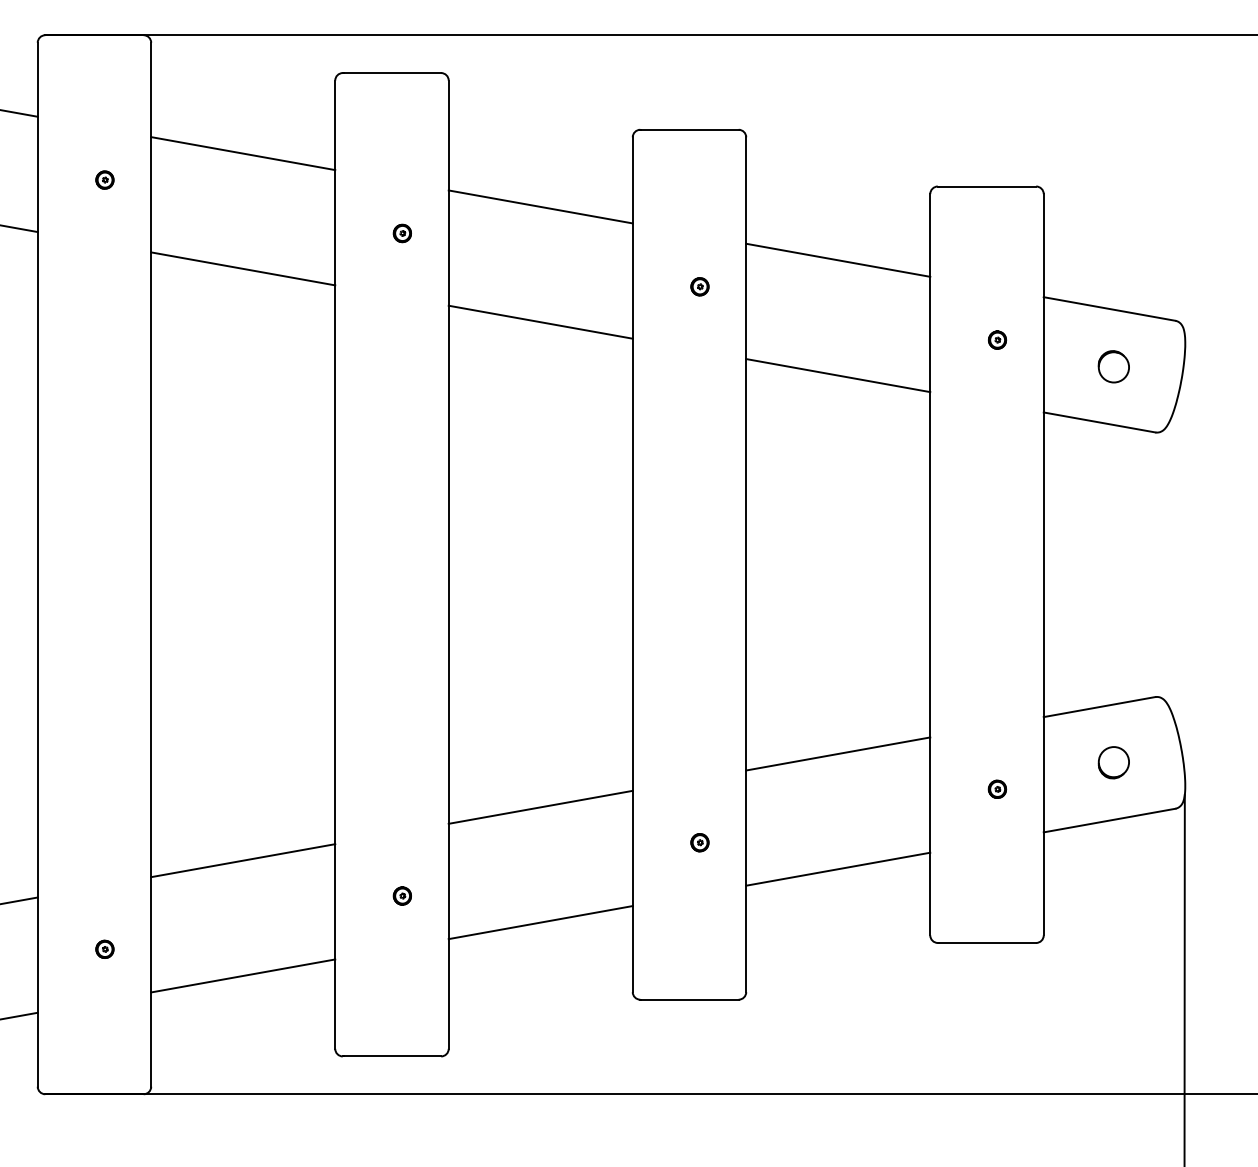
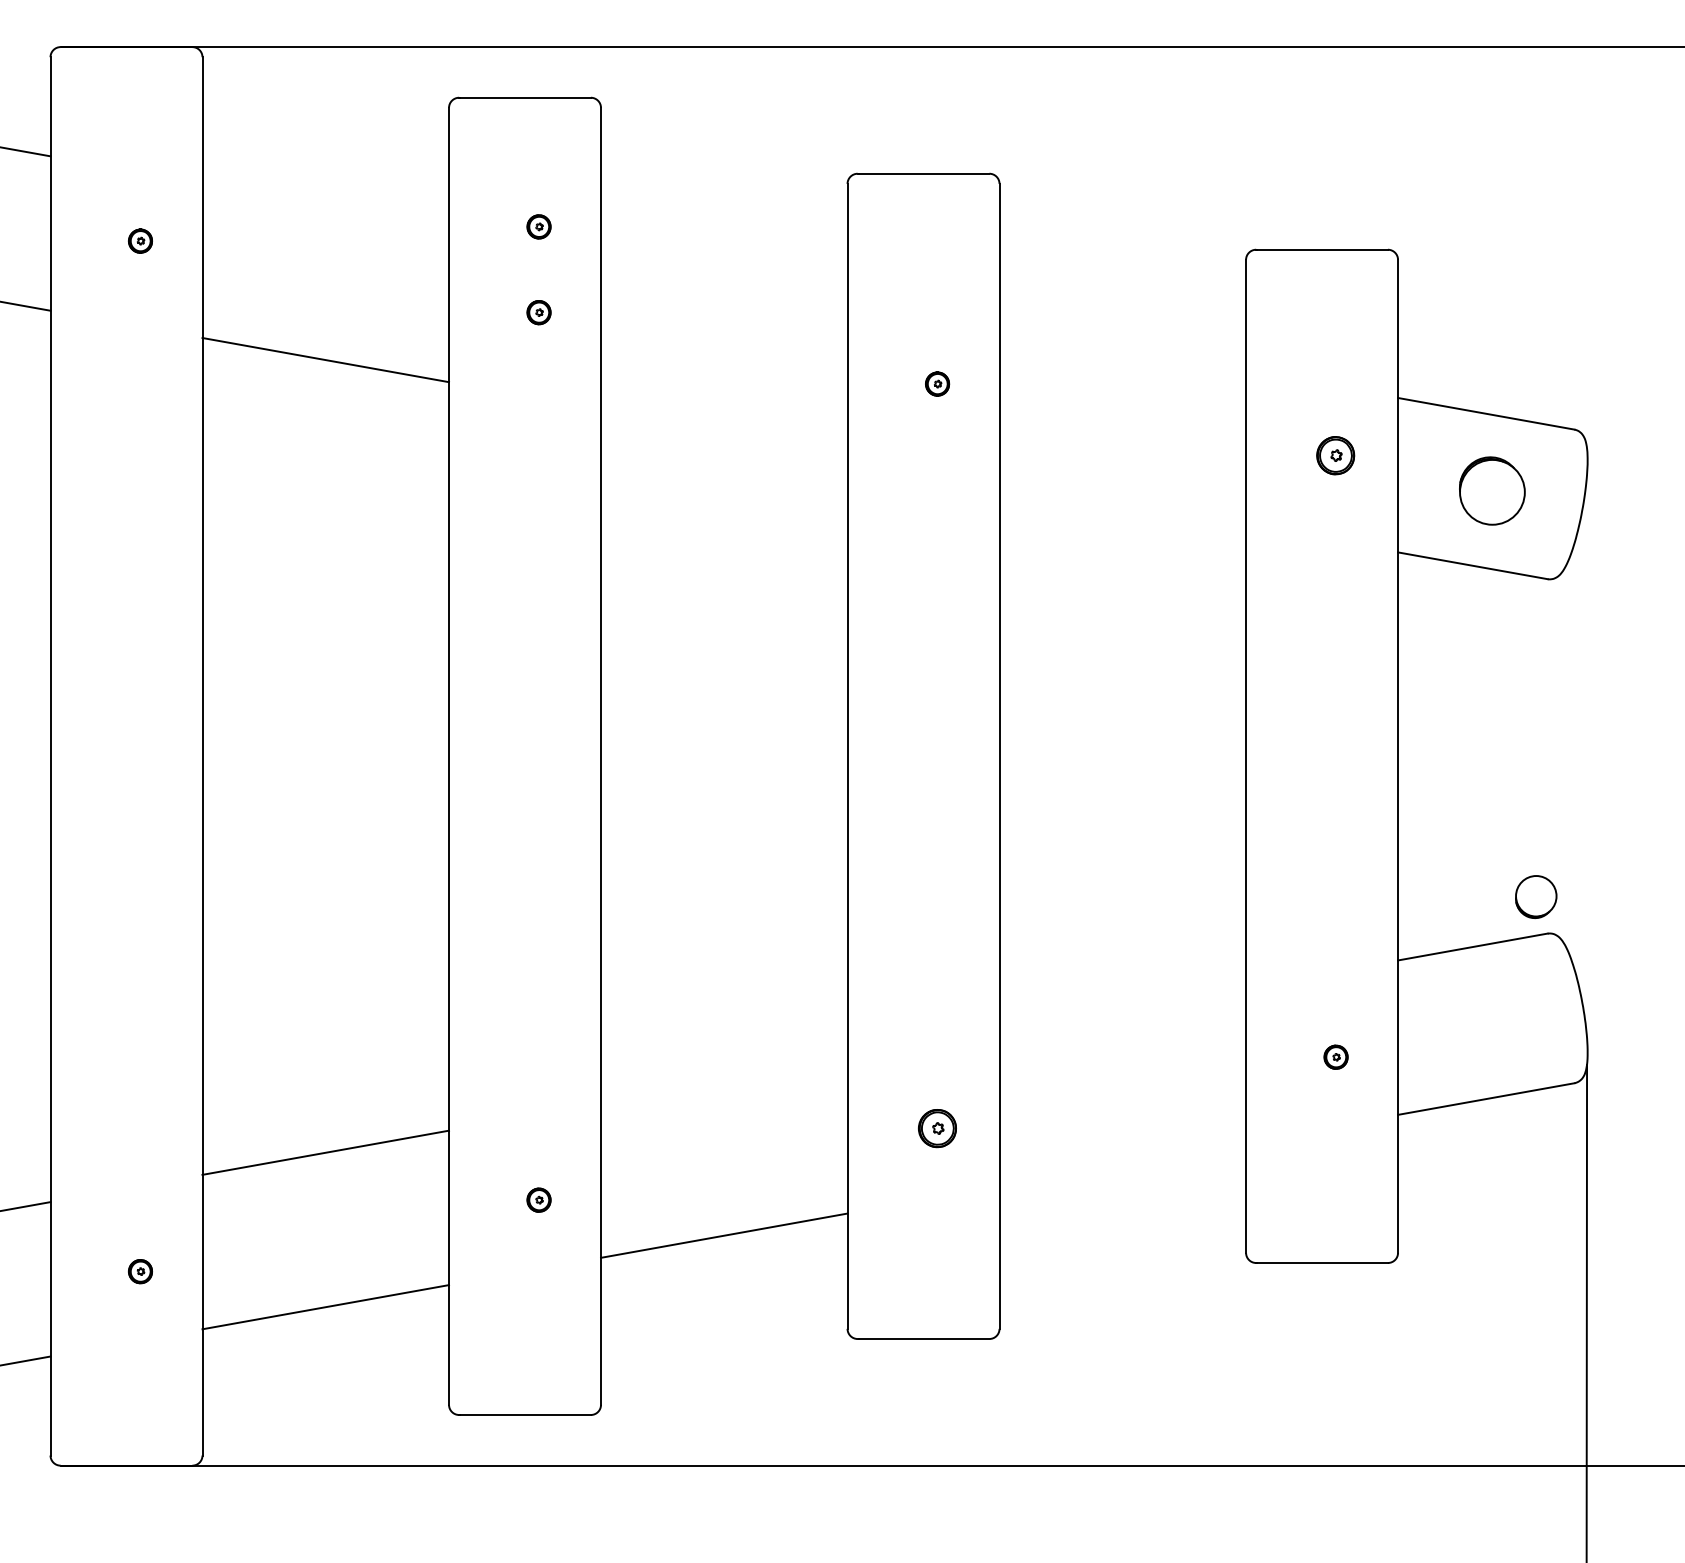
line: (243, 153) -> (326, 205), removed
part: (401, 169) -> (537, 226), added
line: (540, 206) -> (723, 276), removed
line: (838, 259) -> (1123, 347), removed
line: (540, 321) -> (723, 430), removed
part: (997, 339) -> (1336, 454), size x1.6
part: (1113, 366) -> (1491, 490), size x1.6
line: (838, 375) -> (1123, 502), removed
line: (838, 753) -> (1123, 1009), removed
part: (1113, 762) -> (1535, 896), moved
line: (540, 806) -> (723, 1080), removed
part: (699, 842) -> (936, 1128), size x1.6
line: (838, 868) -> (1123, 1163), removed

